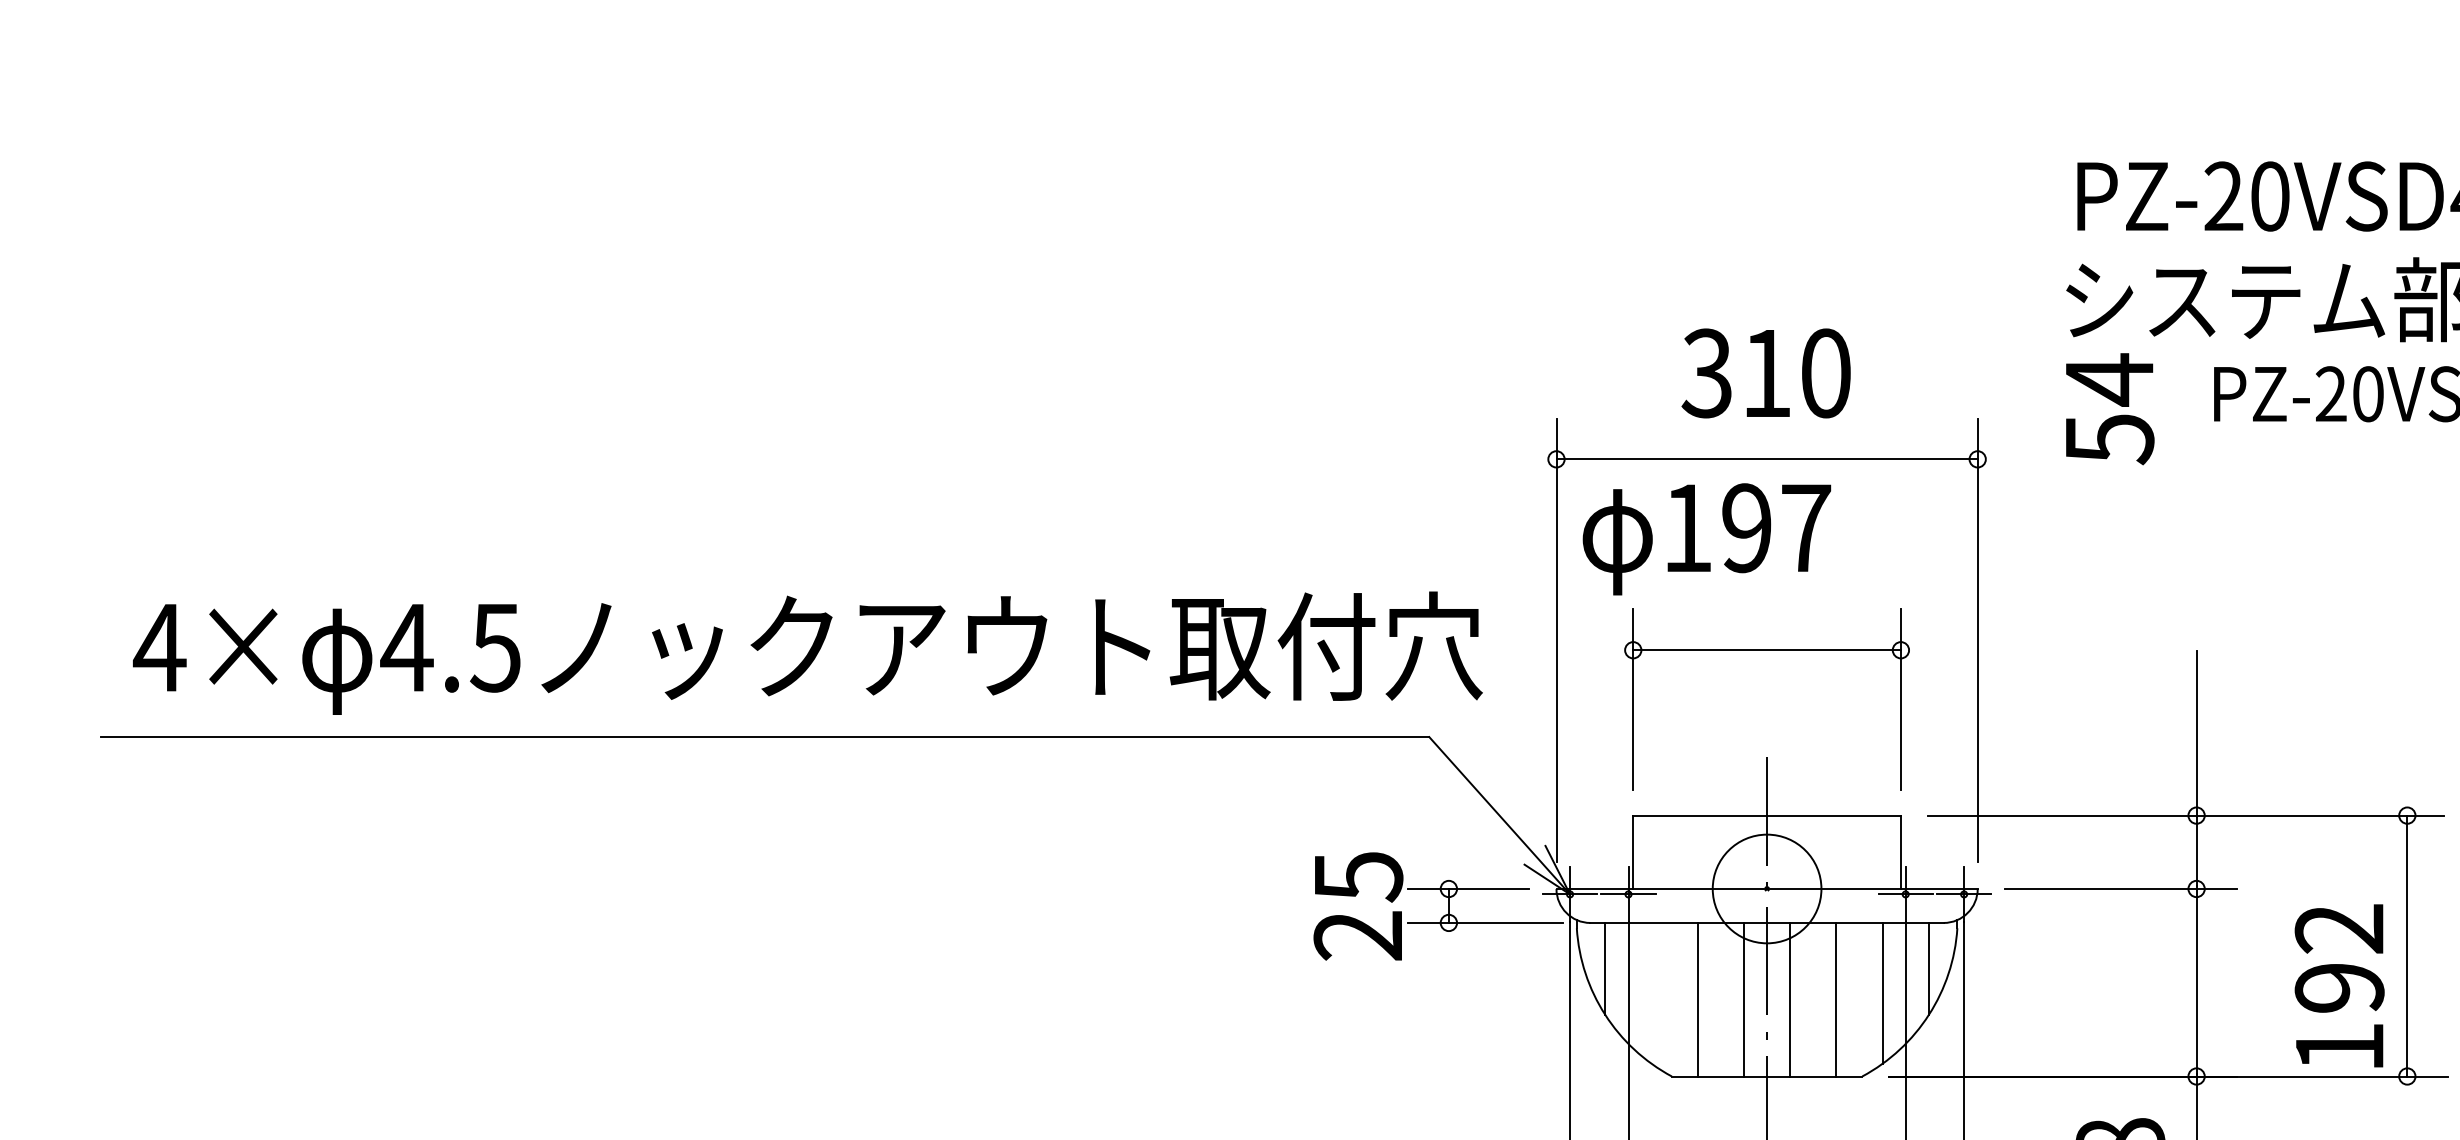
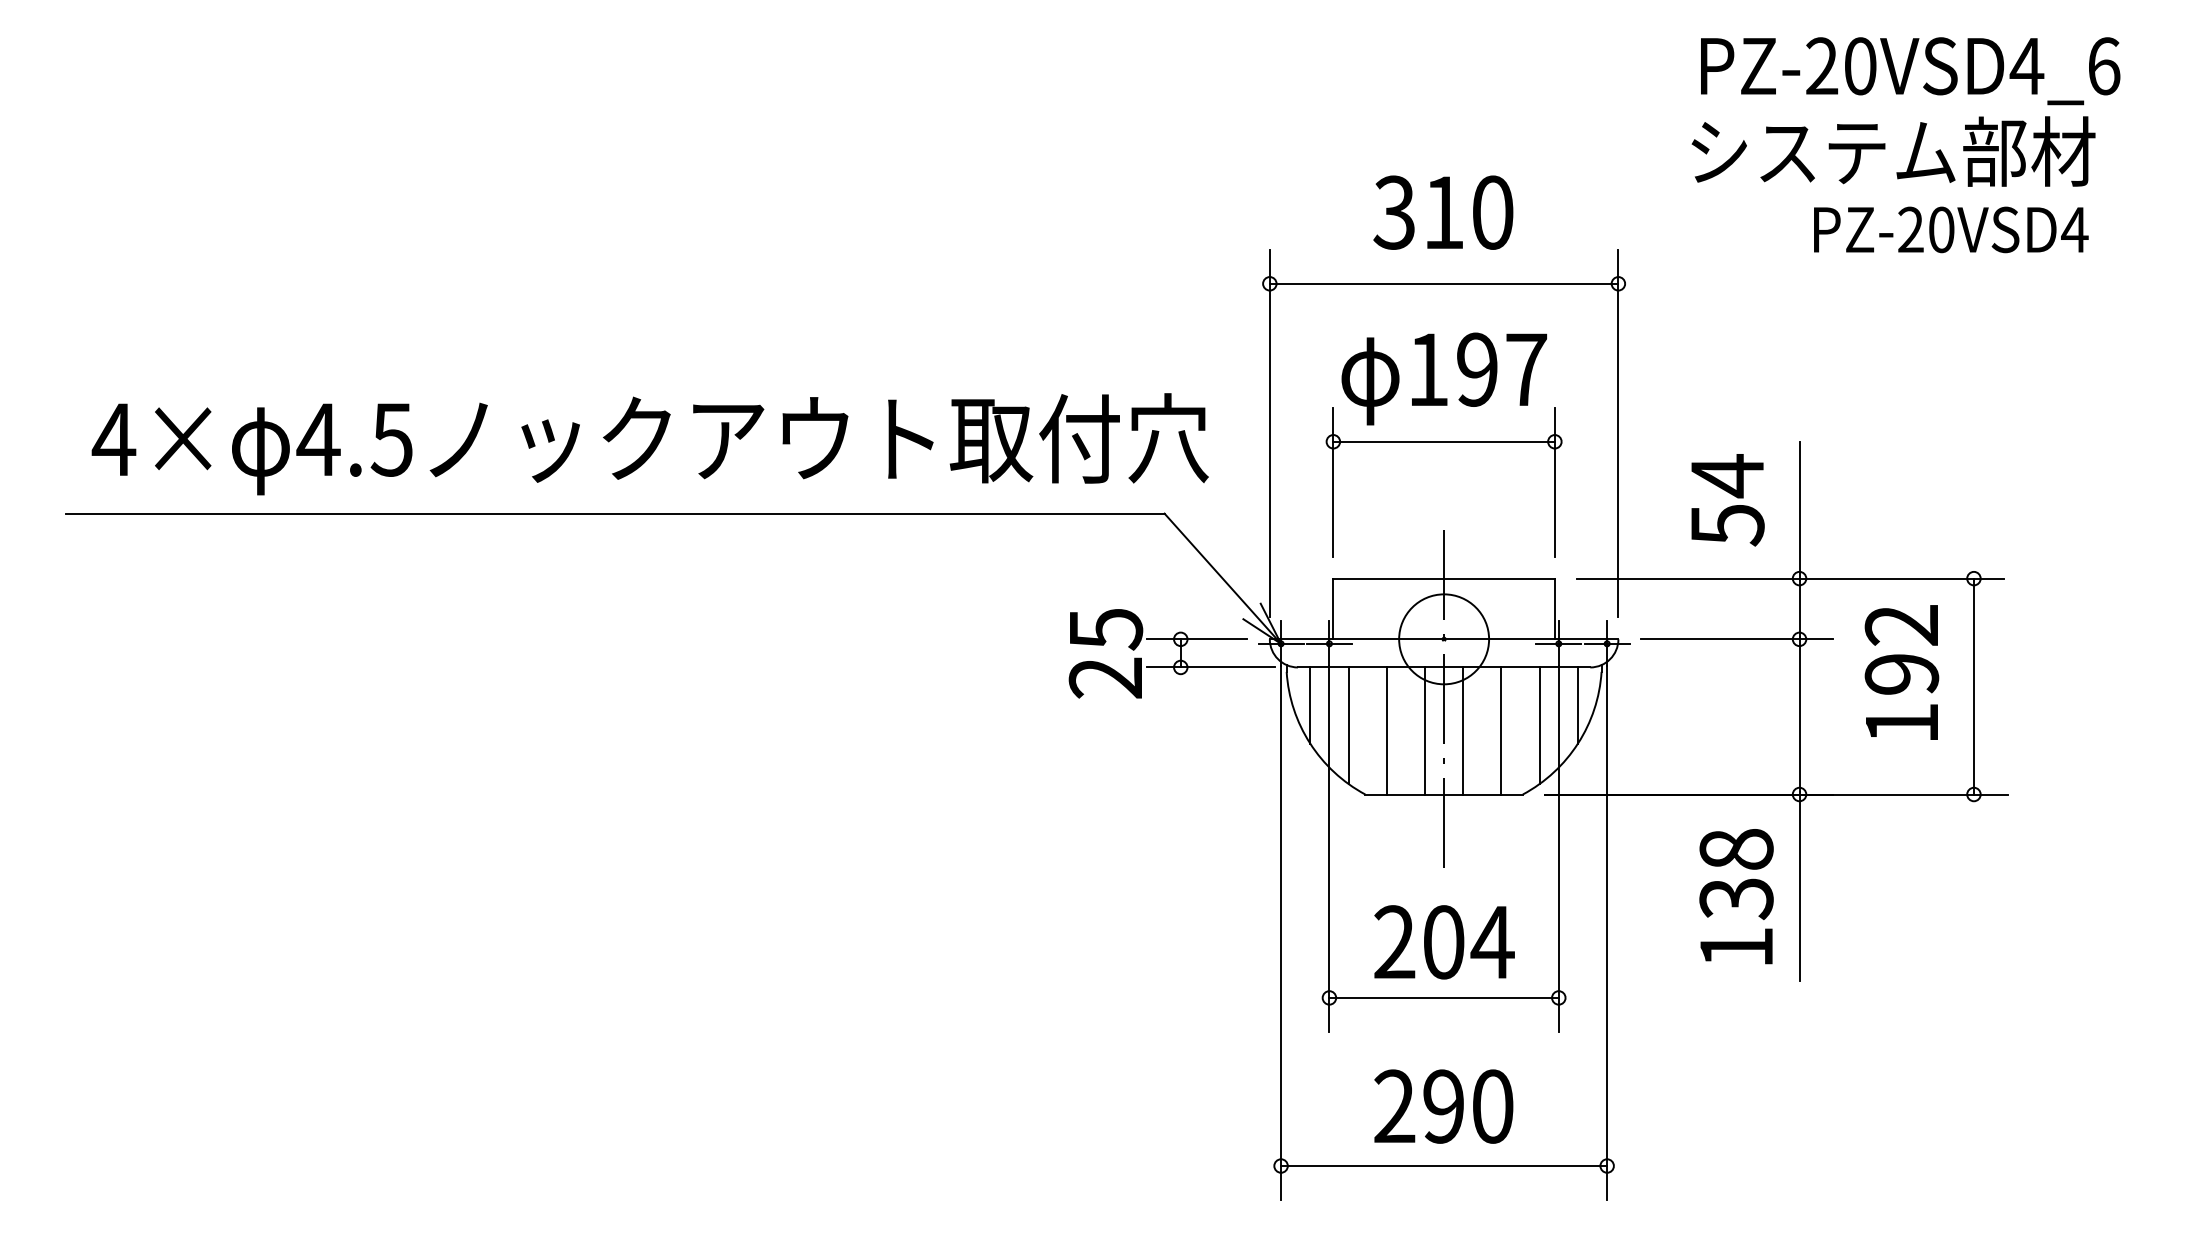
text: (2109, 409) -> (1727, 500), moved
text: (1705, 538) -> (1443, 378), moved
text: (2339, 985) -> (1901, 672), moved
line: (1651, 993) -> (1348, 725), added

